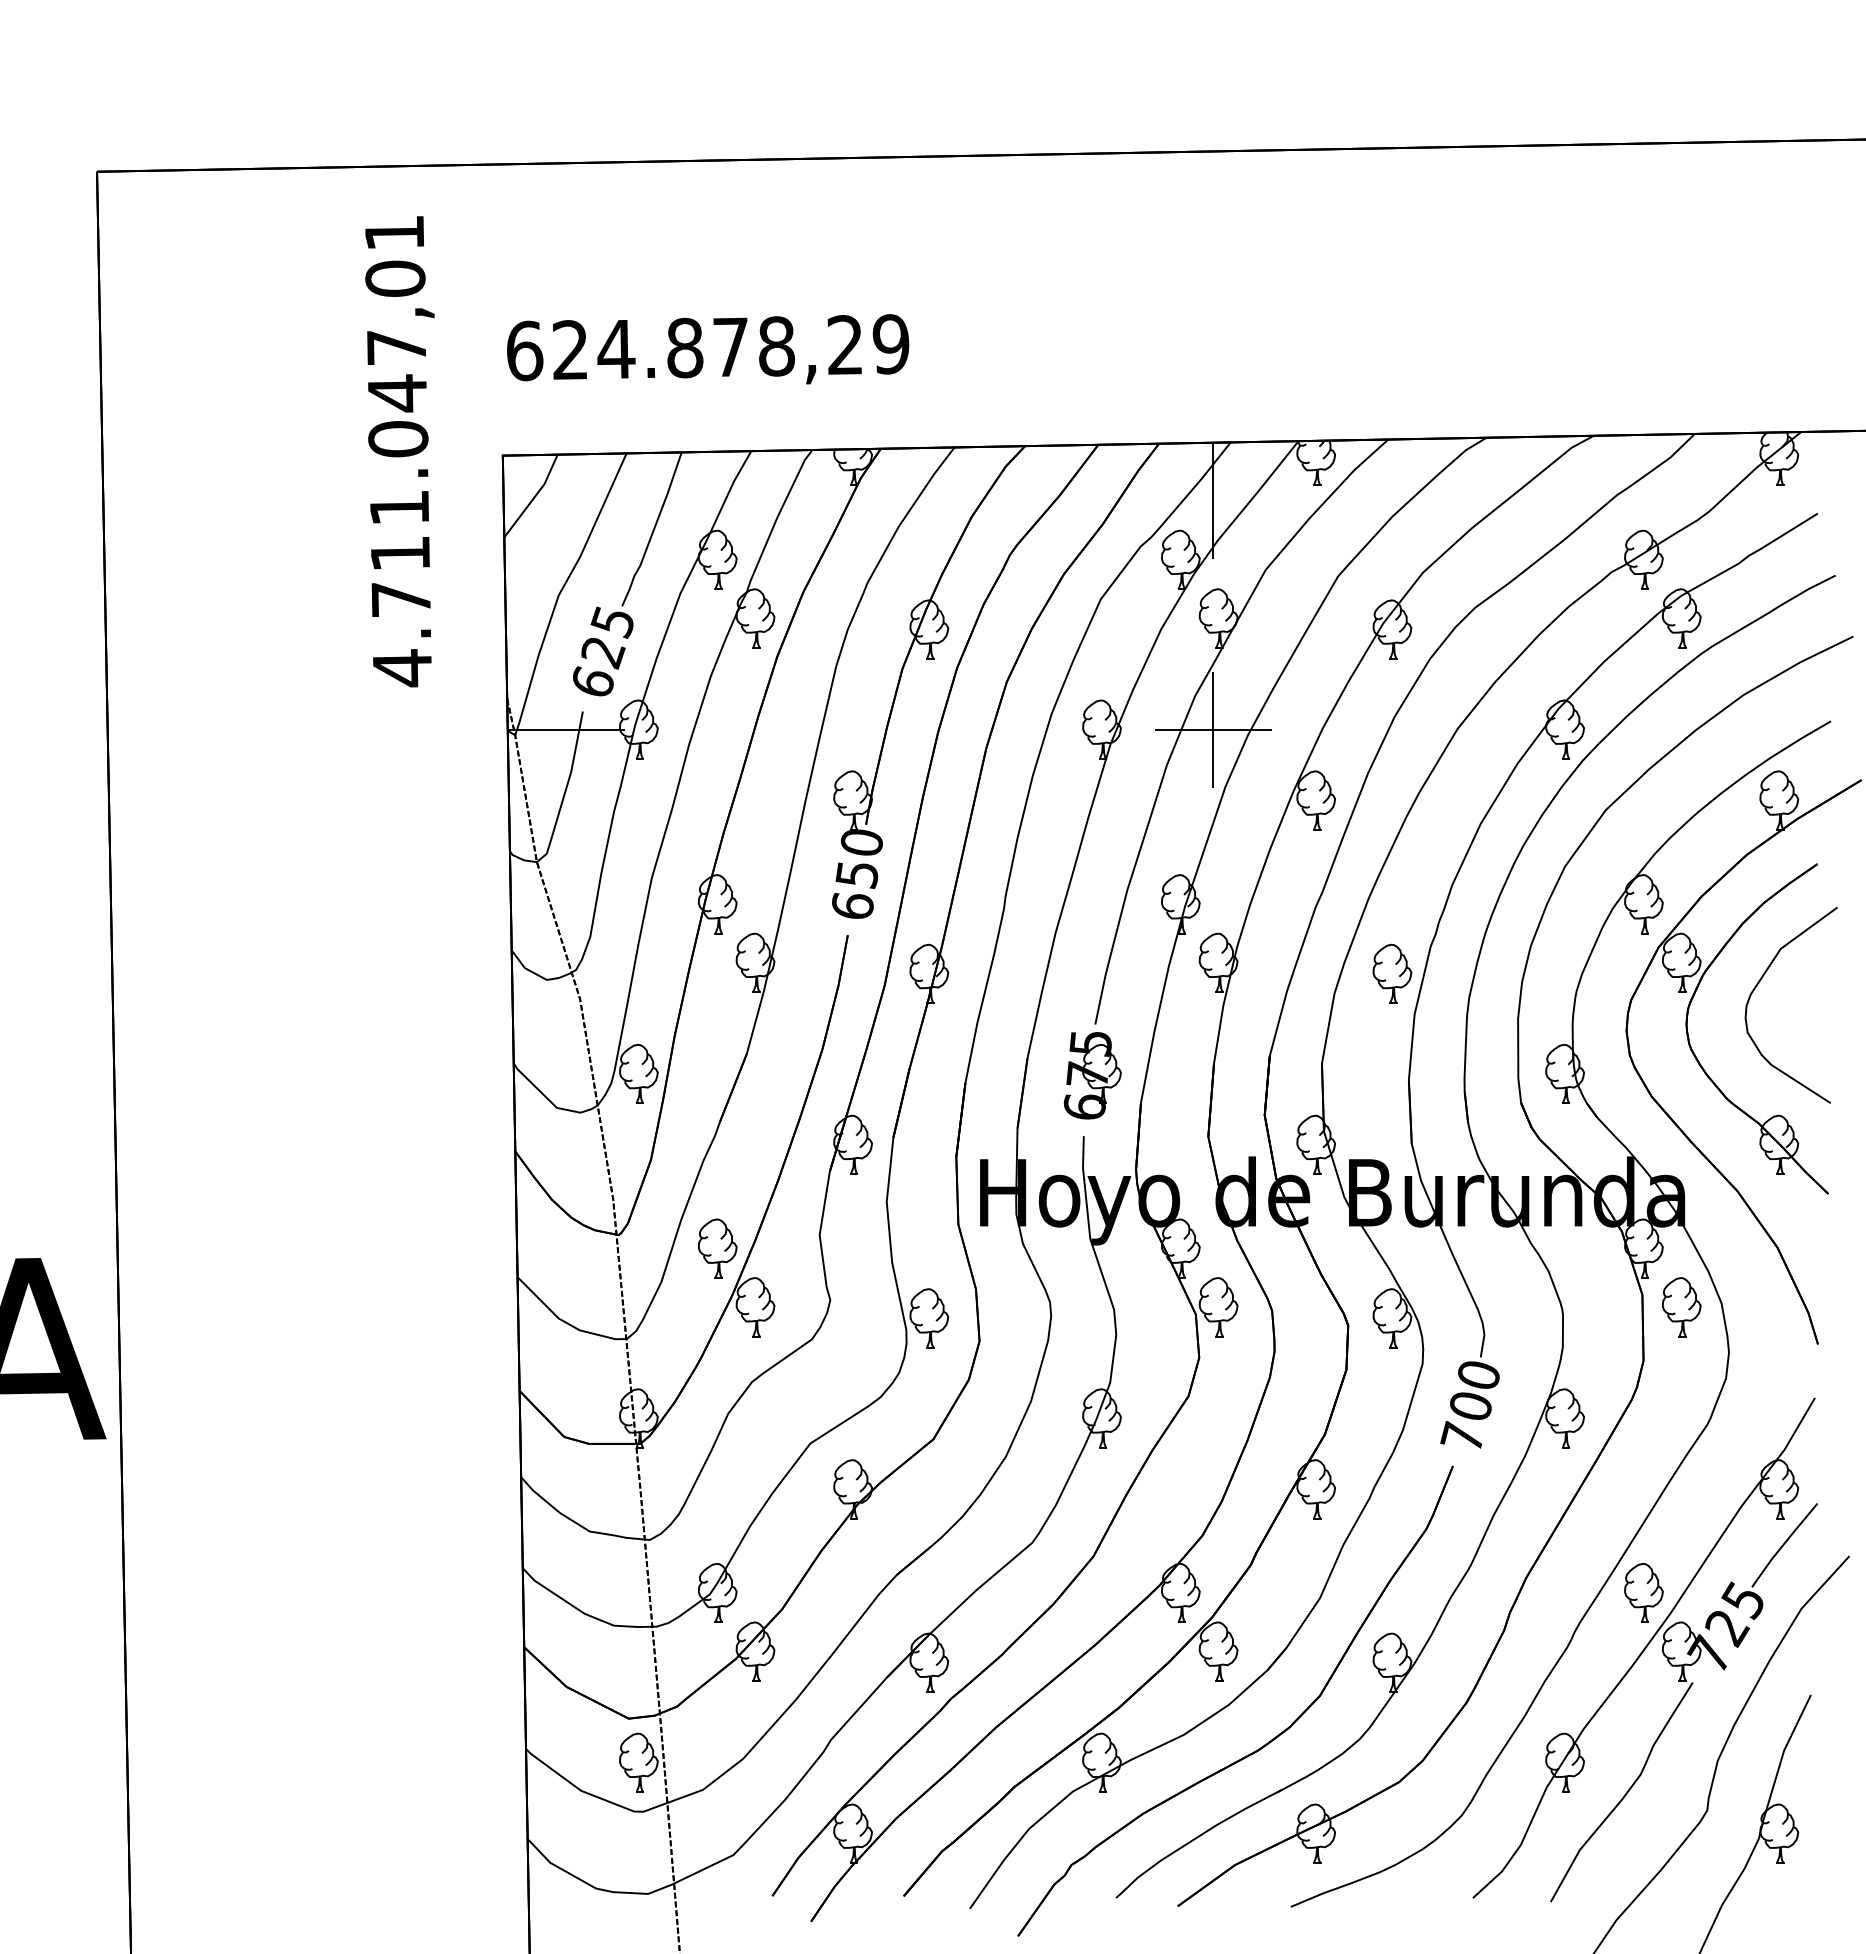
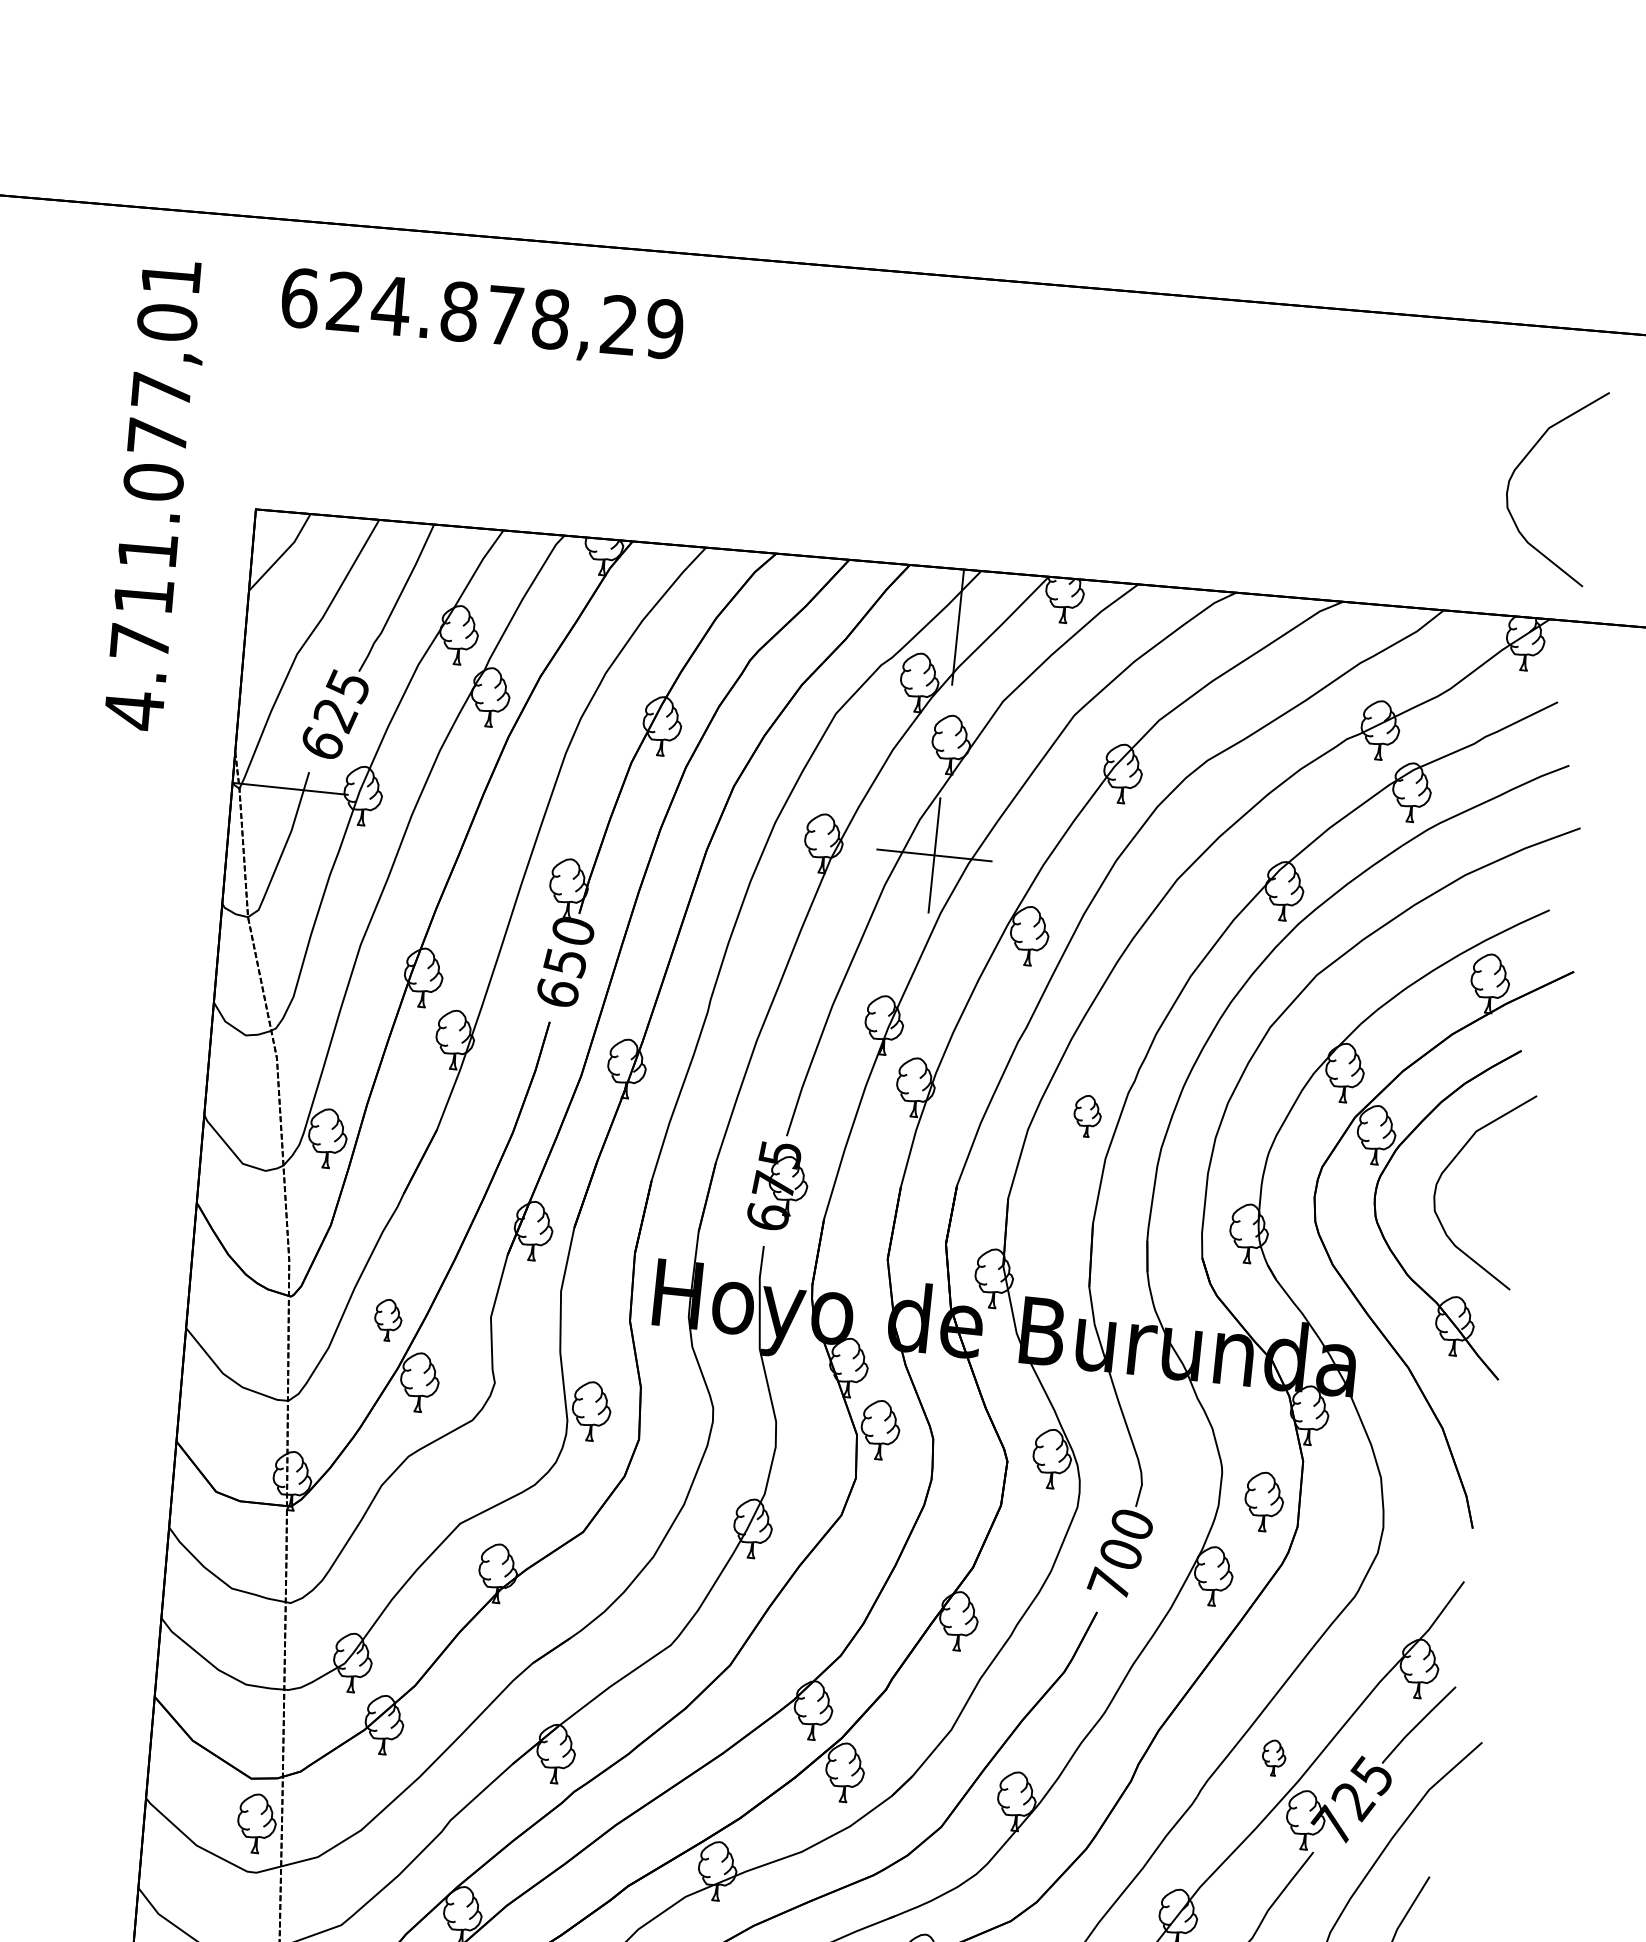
curve: (1759, 276) -> (1524, 460), added
text: (708, 349) -> (482, 315), moved
text: (397, 393) -> (157, 436), 4.711.047,01 -> 4.711.077,01
part: (1392, 973) -> (1087, 1115), size x0.7
part: (717, 1248) -> (387, 1320), size x0.7
part: (1681, 1307) -> (1263, 1502), moved
part: (1643, 1592) -> (1273, 1757), size x0.6

